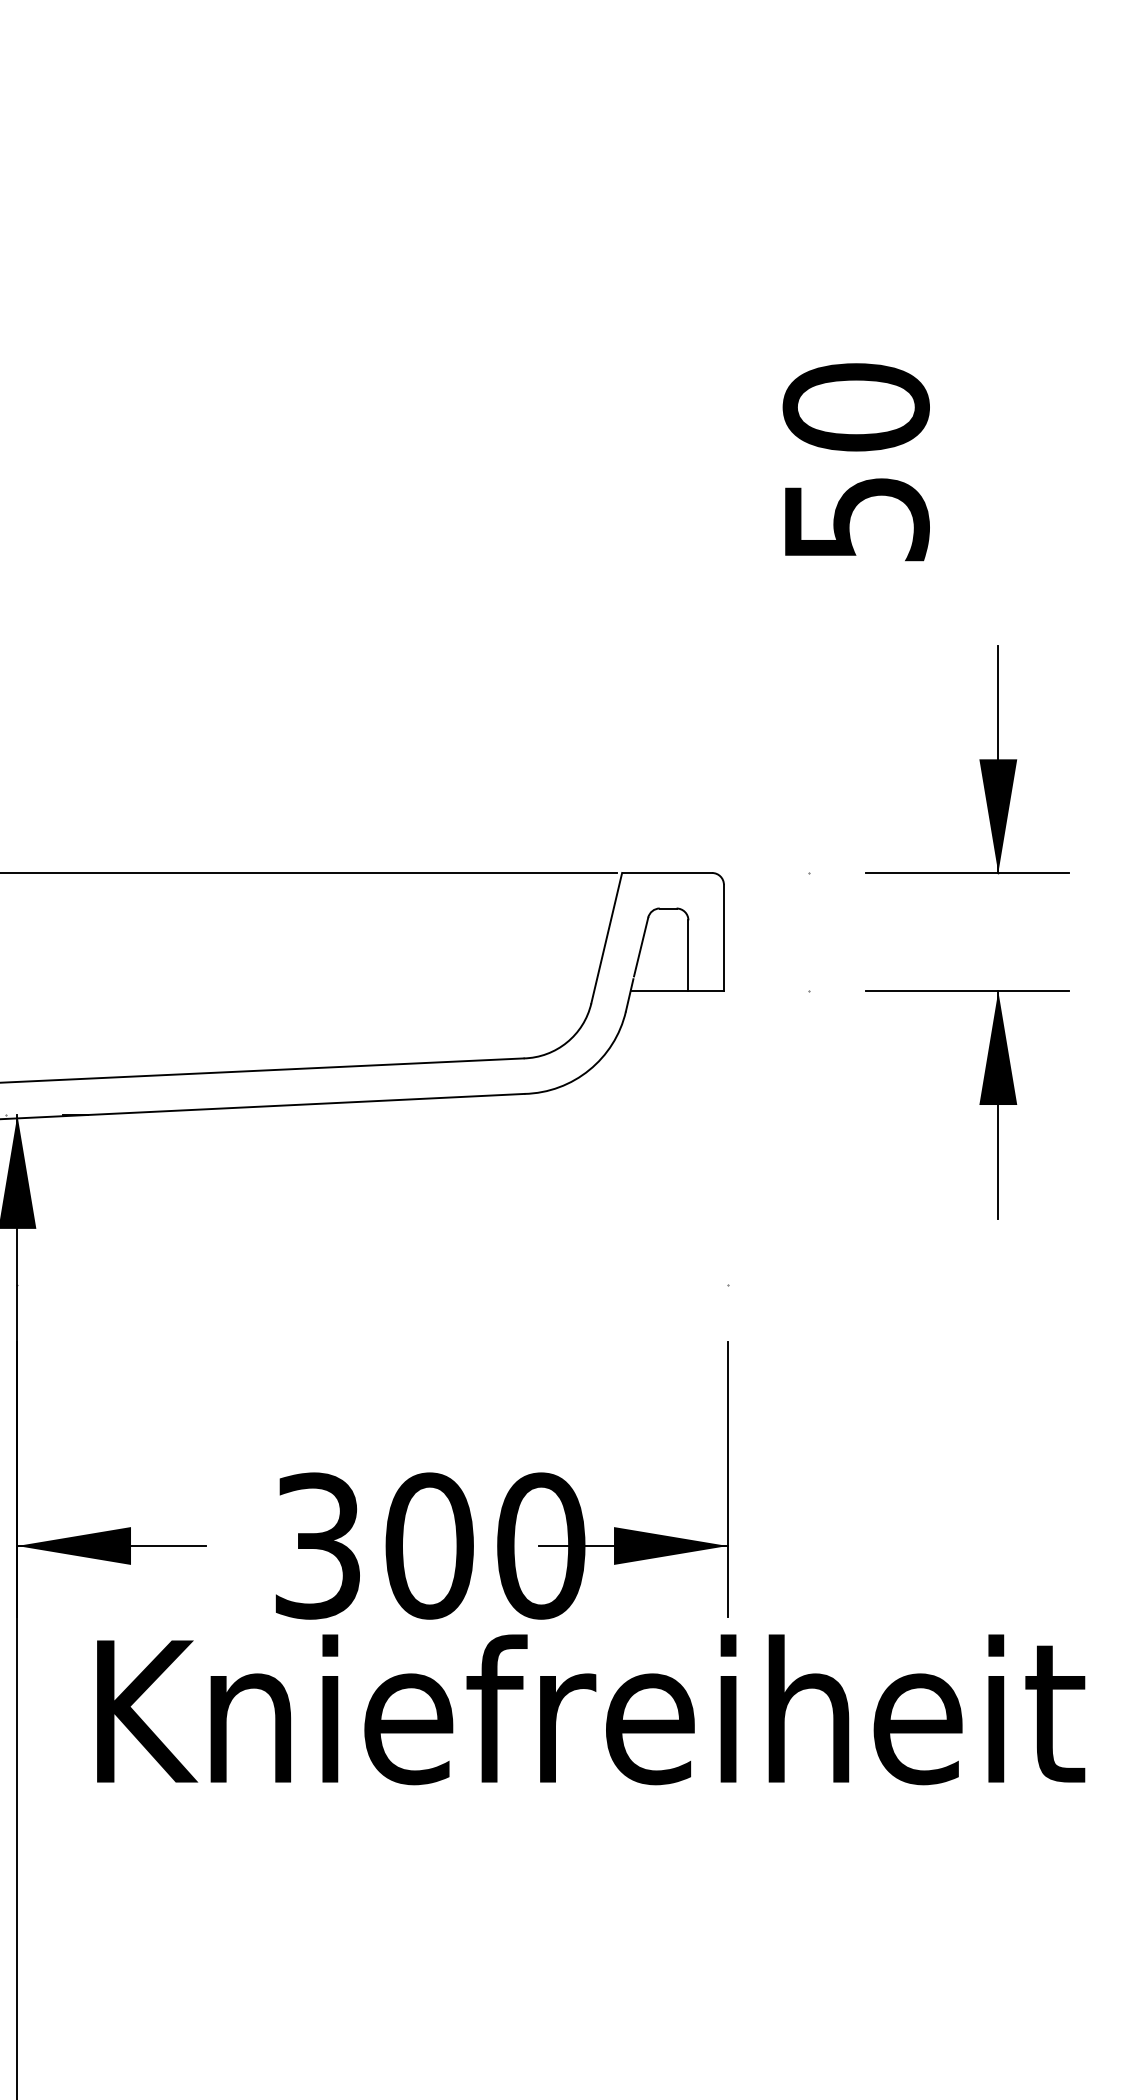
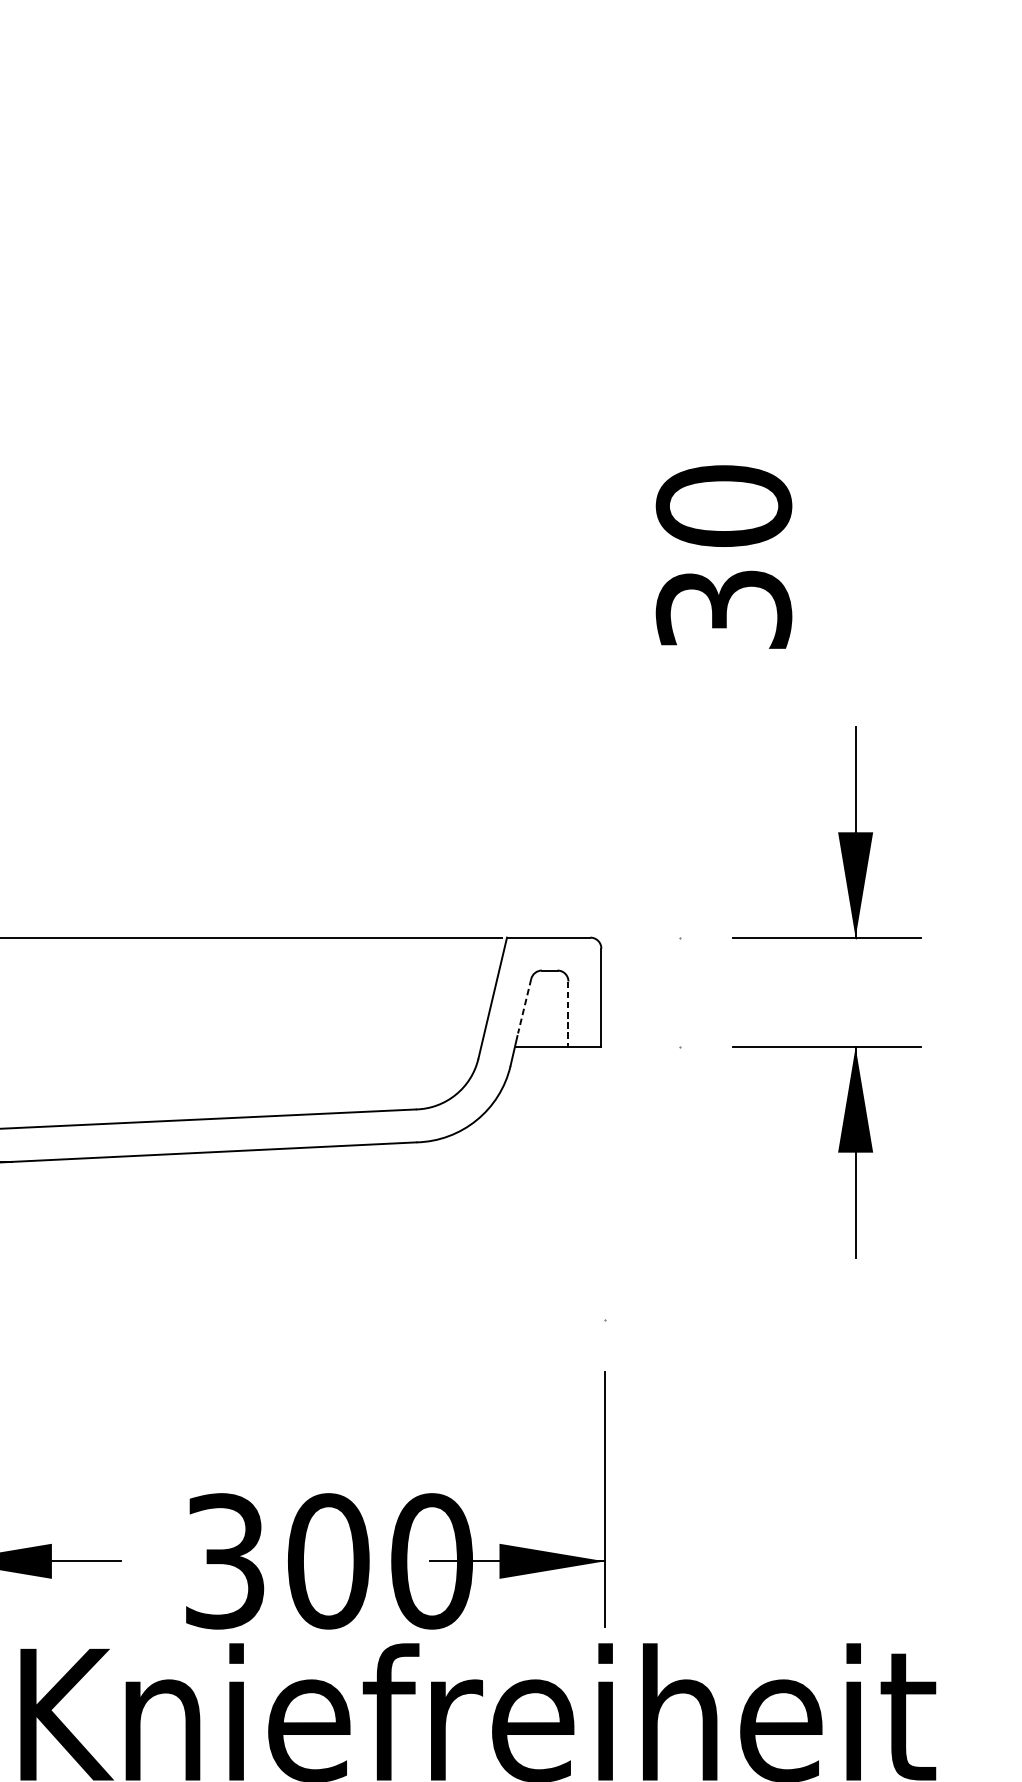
text: (855, 519) -> (723, 610), 50 -> 30
line: (641, 947) -> (524, 1006), solid -> dashed
line: (688, 955) -> (568, 1014), solid -> dashed

